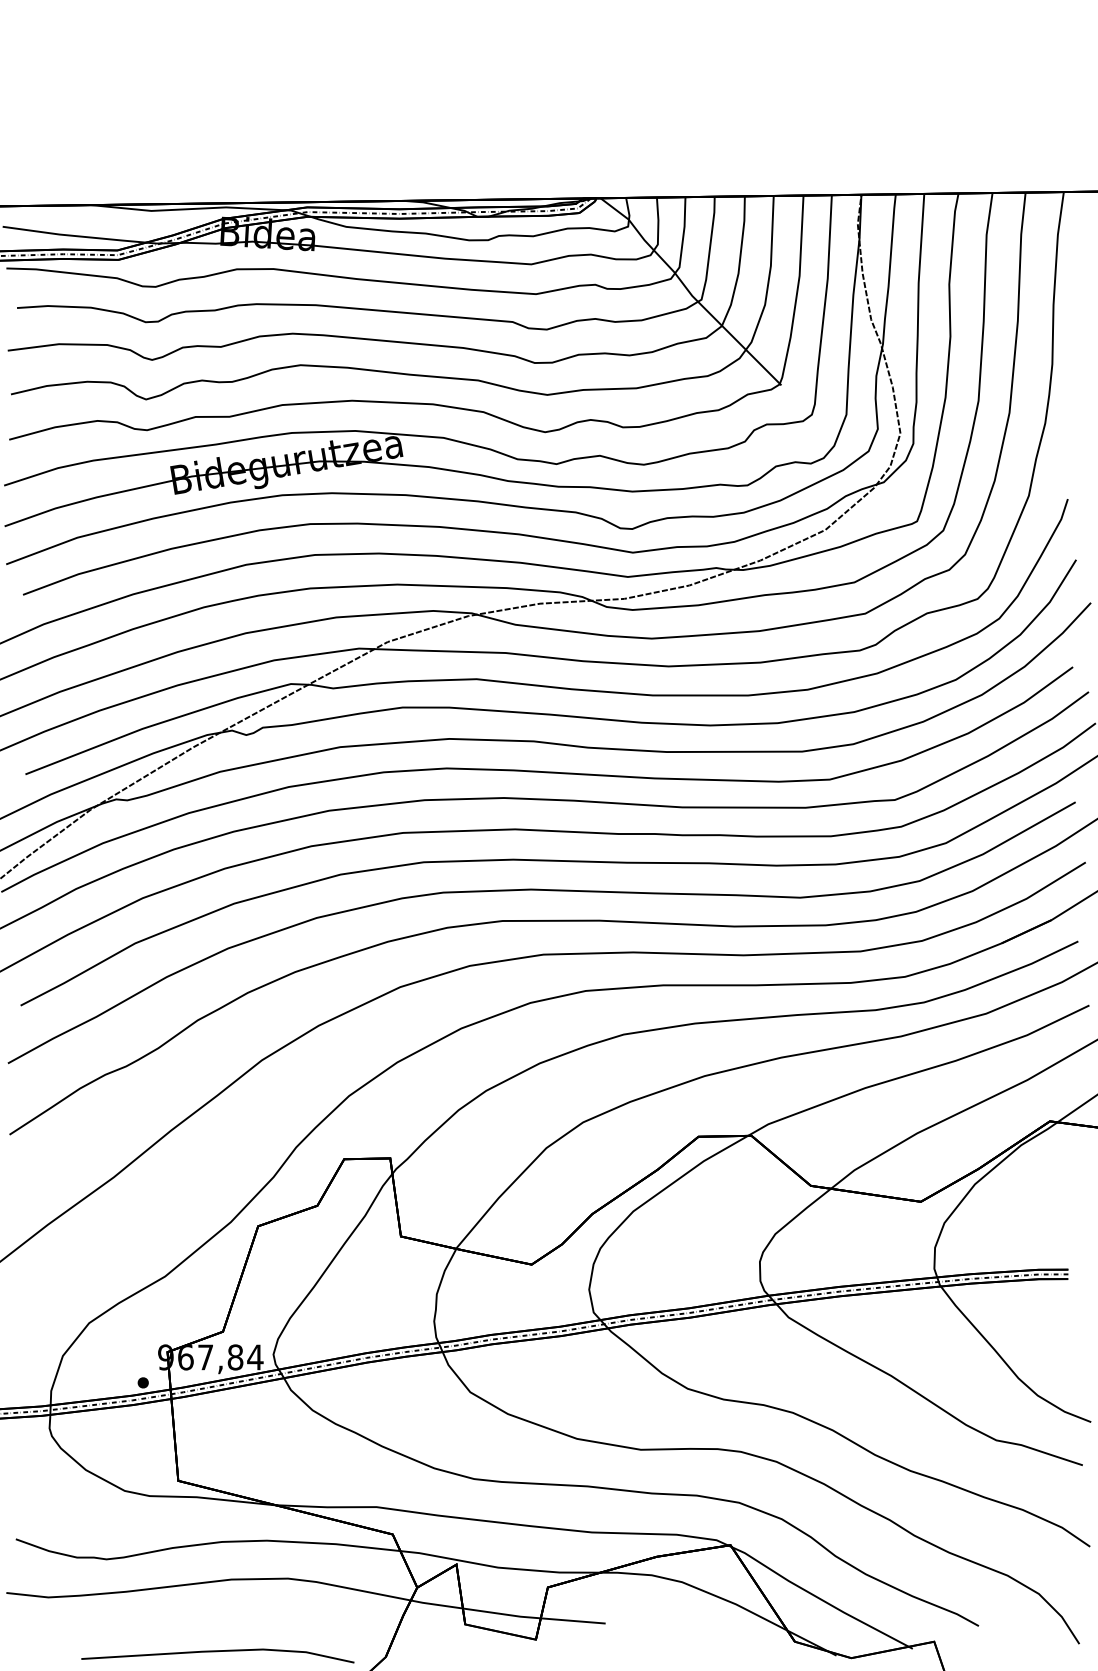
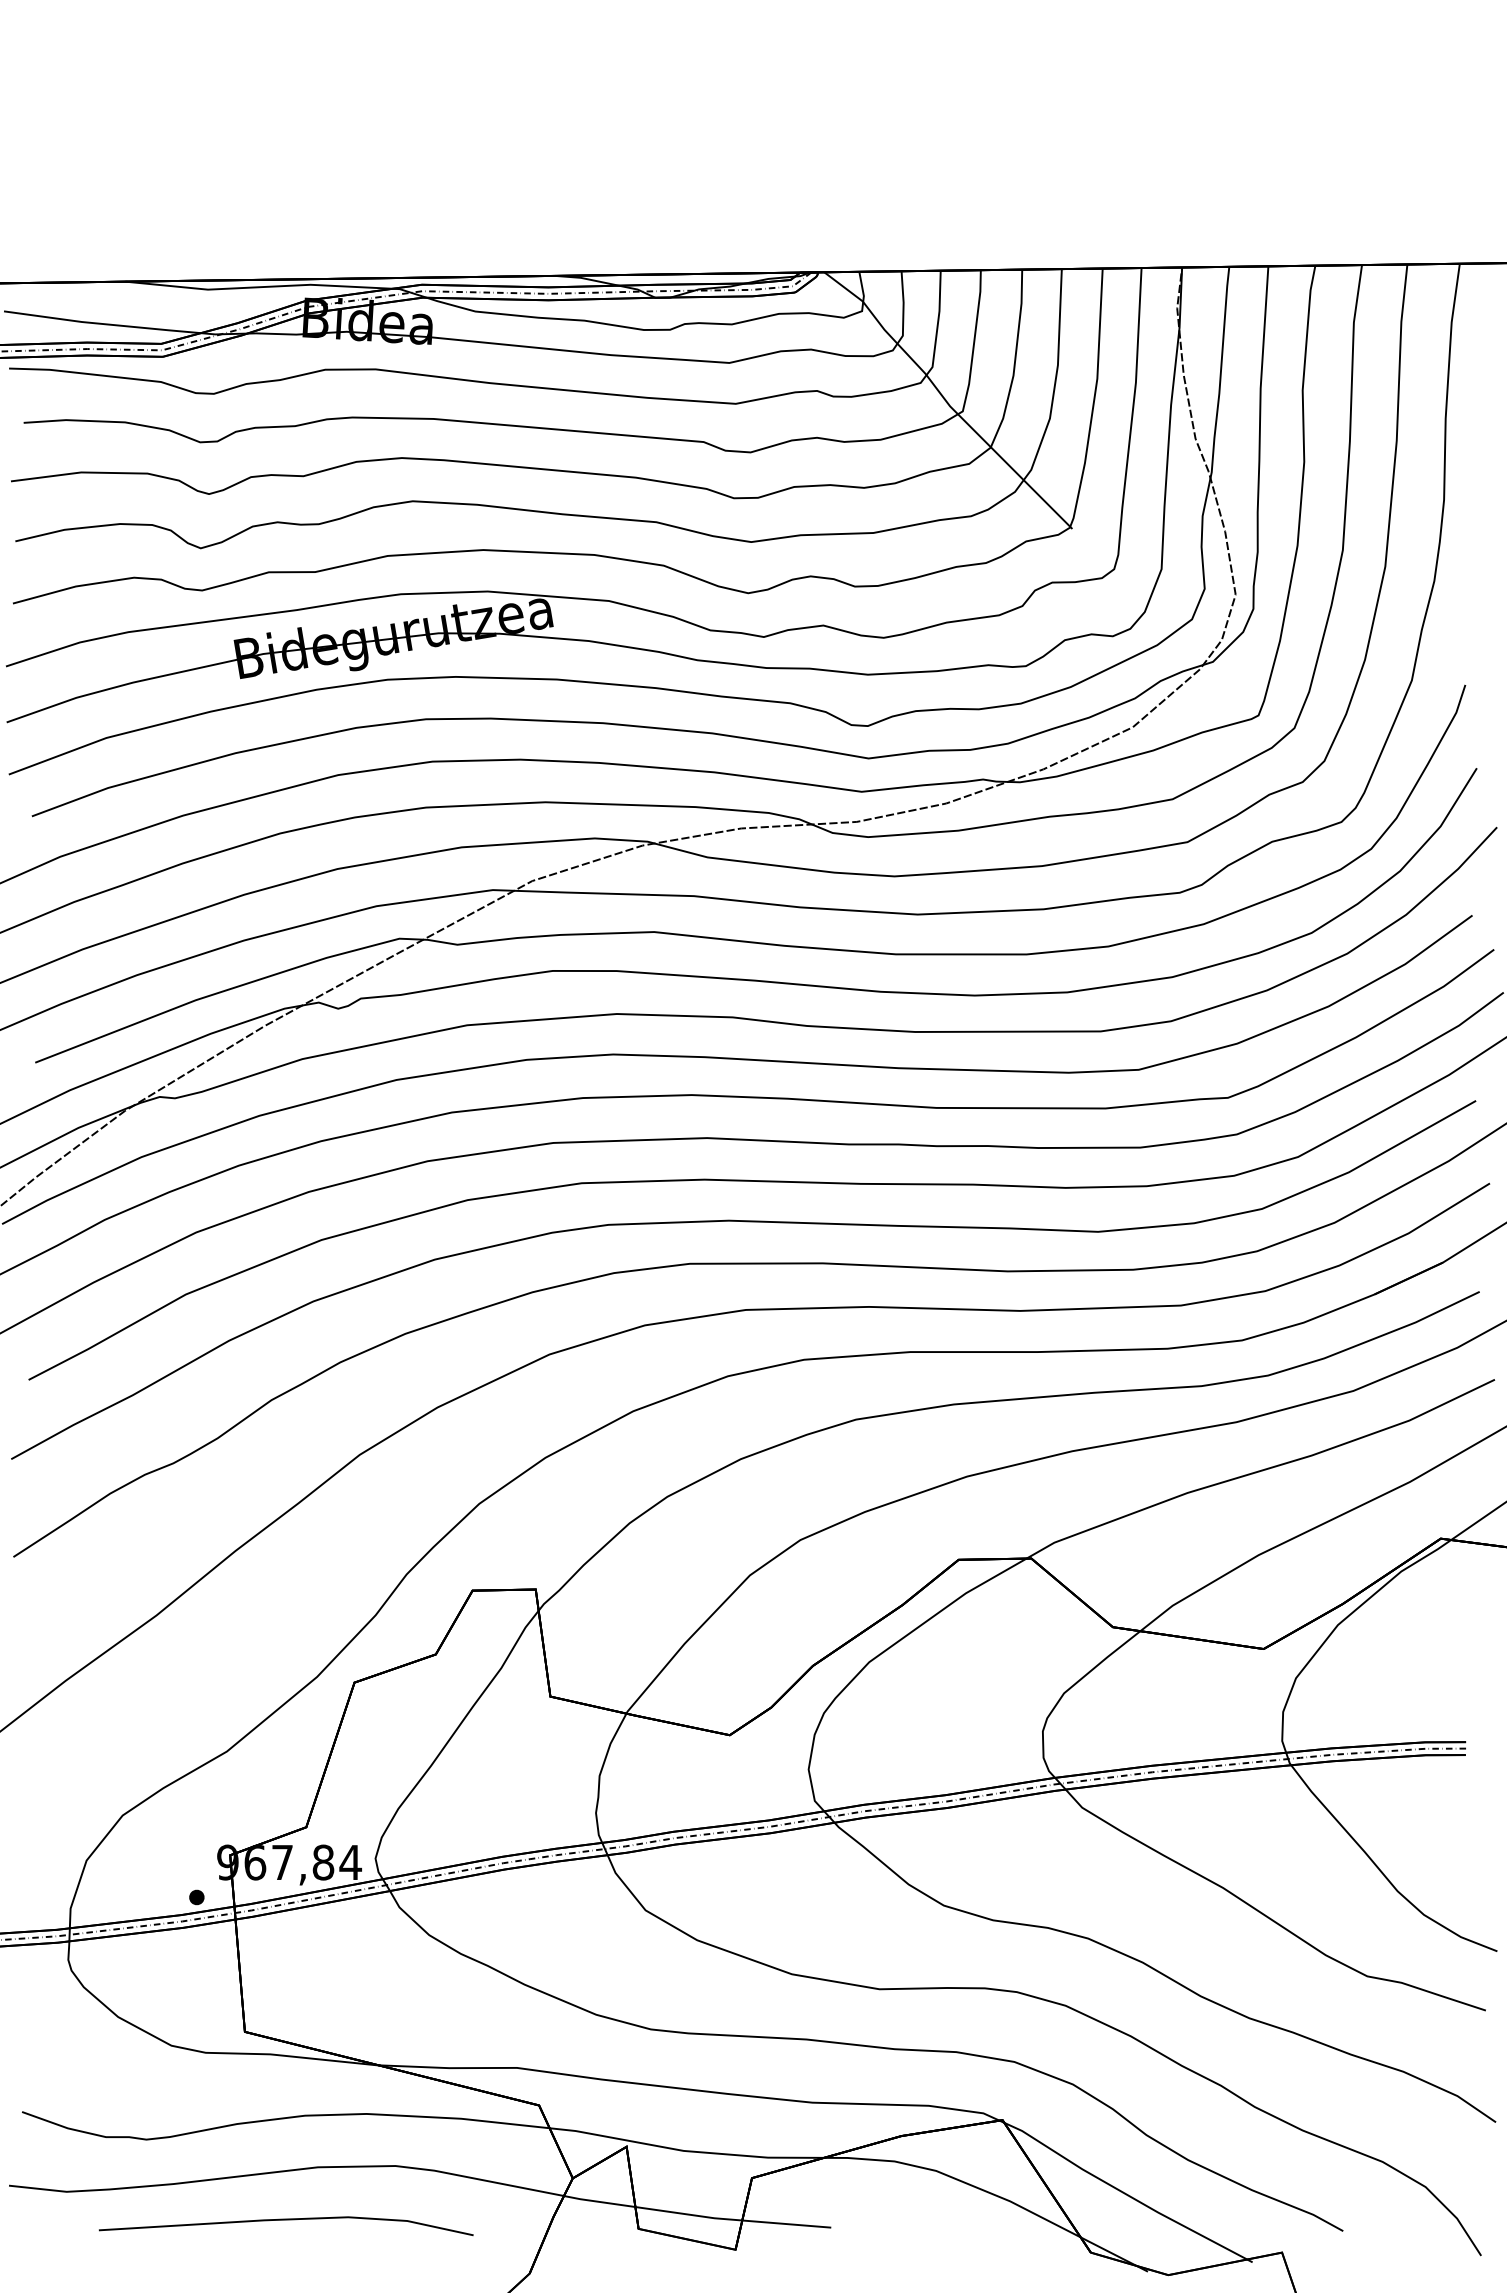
line: (218, 1651) -> (286, 2220), moved

